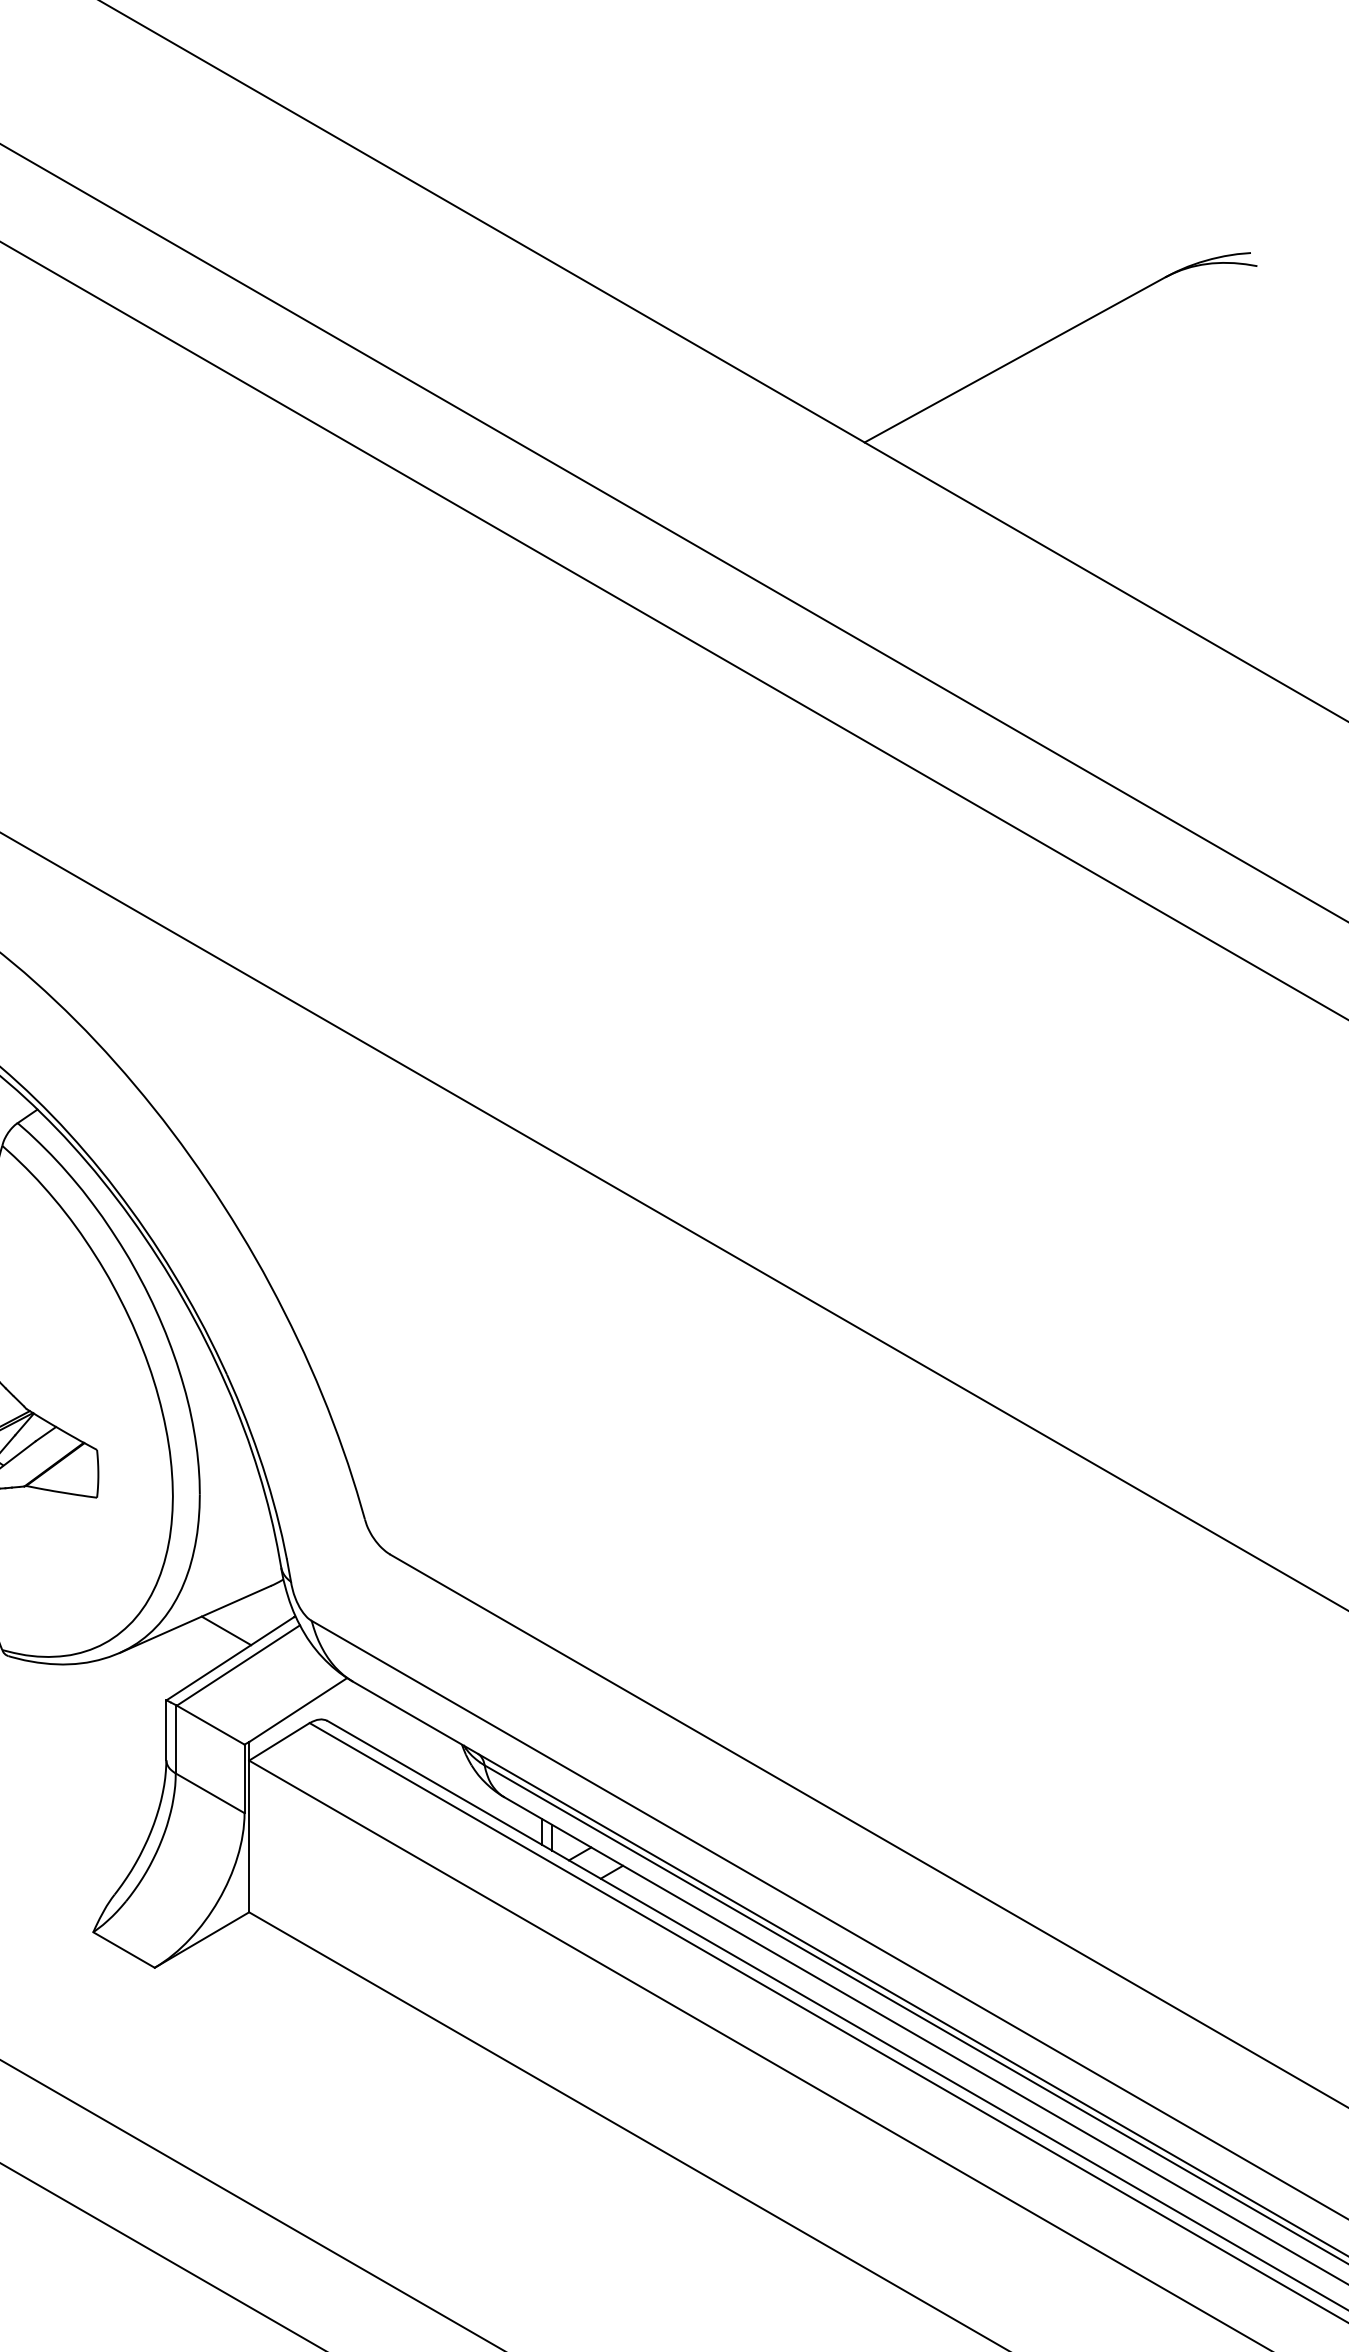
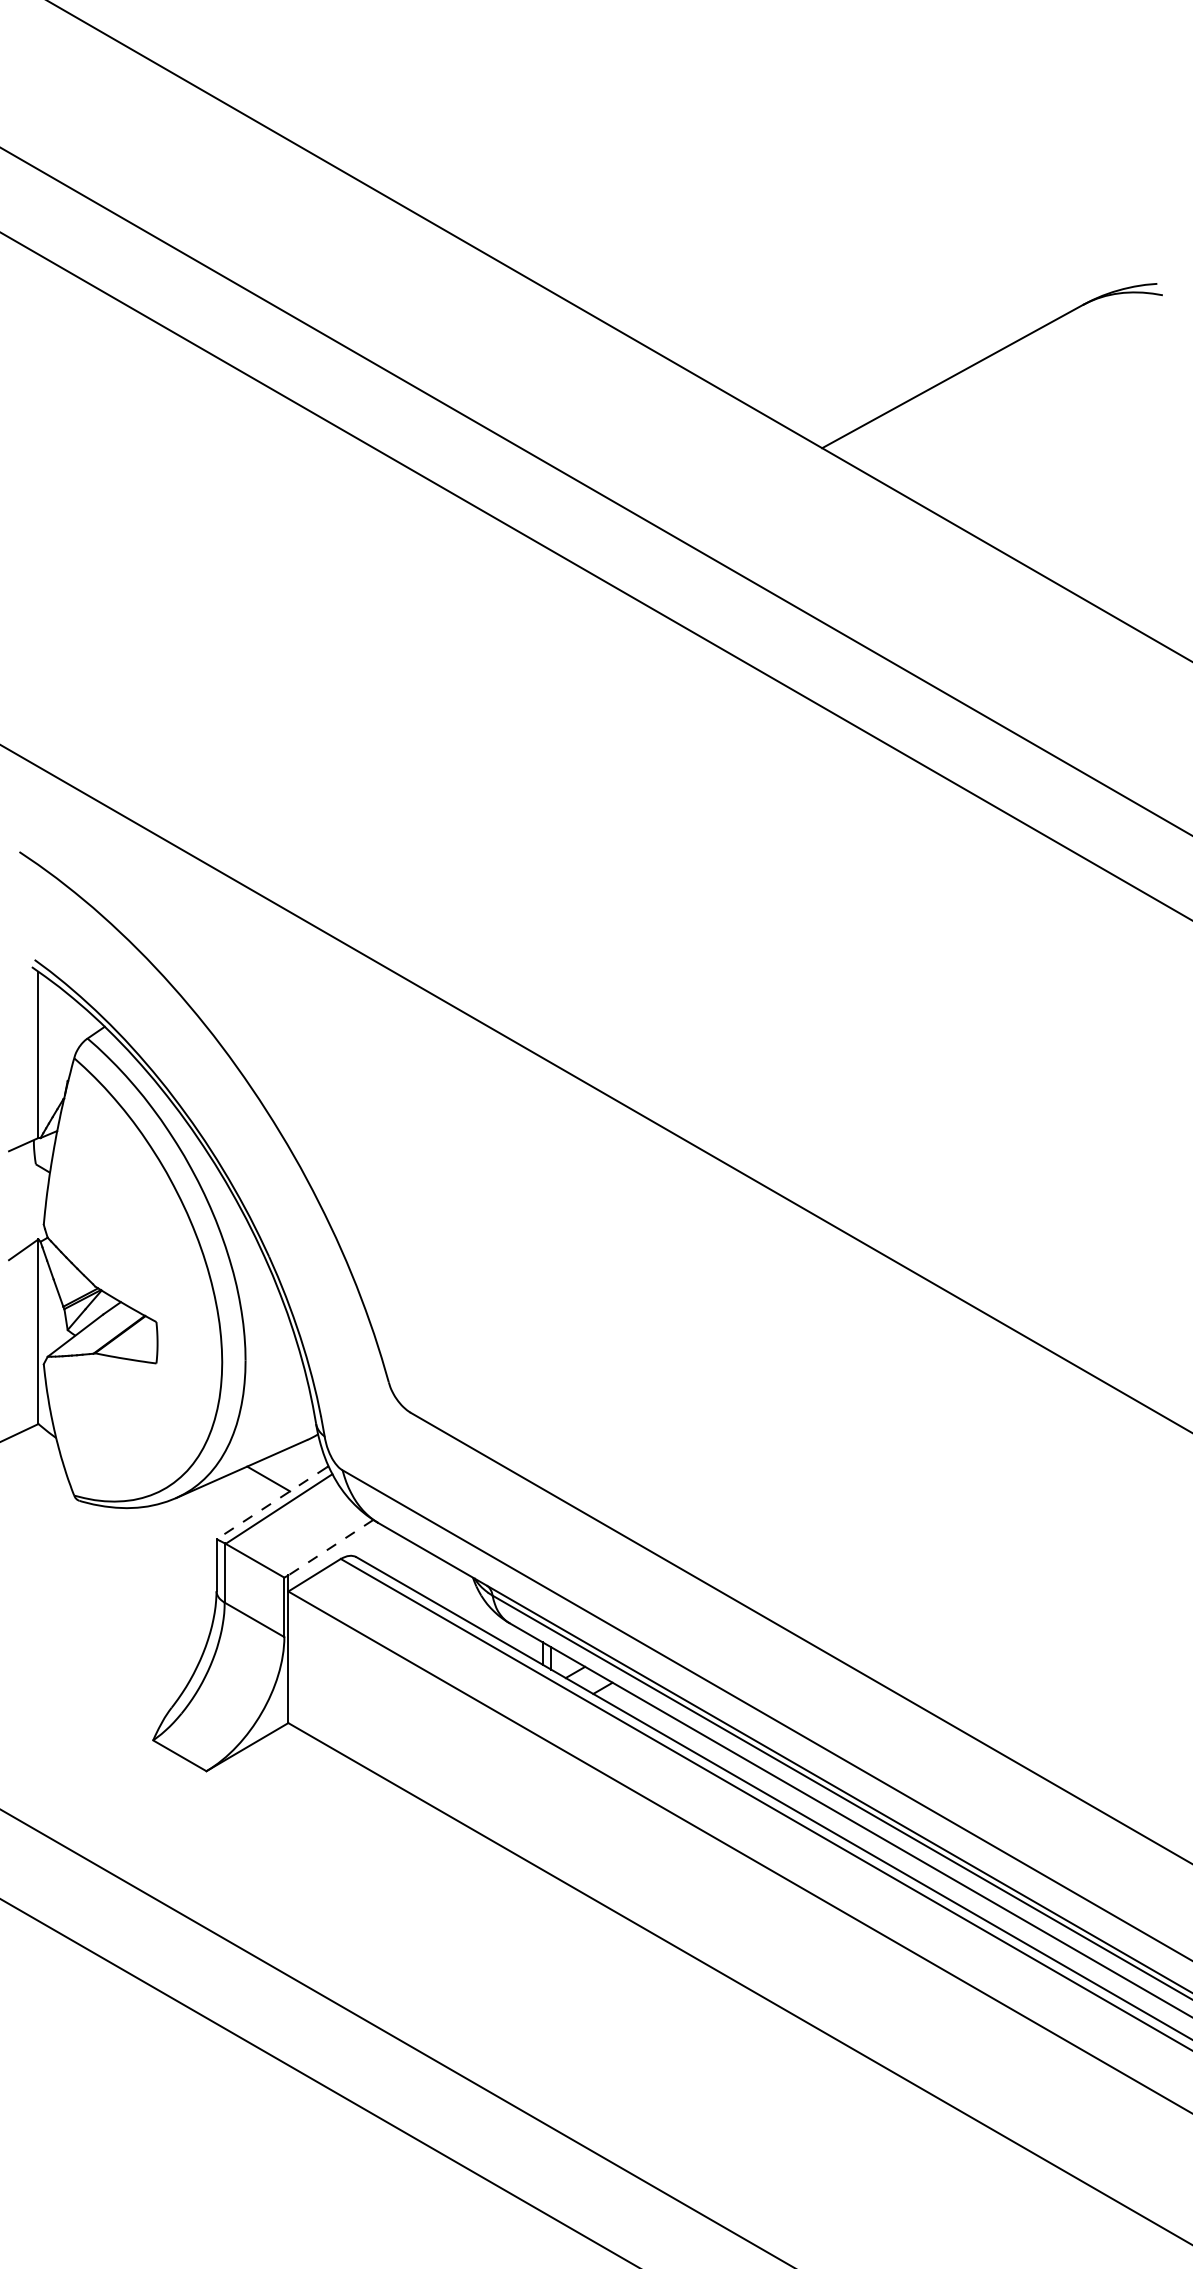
line: (229, 1659) -> (271, 1503), solid -> dashed
line: (297, 1709) -> (330, 1547), solid -> dashed

